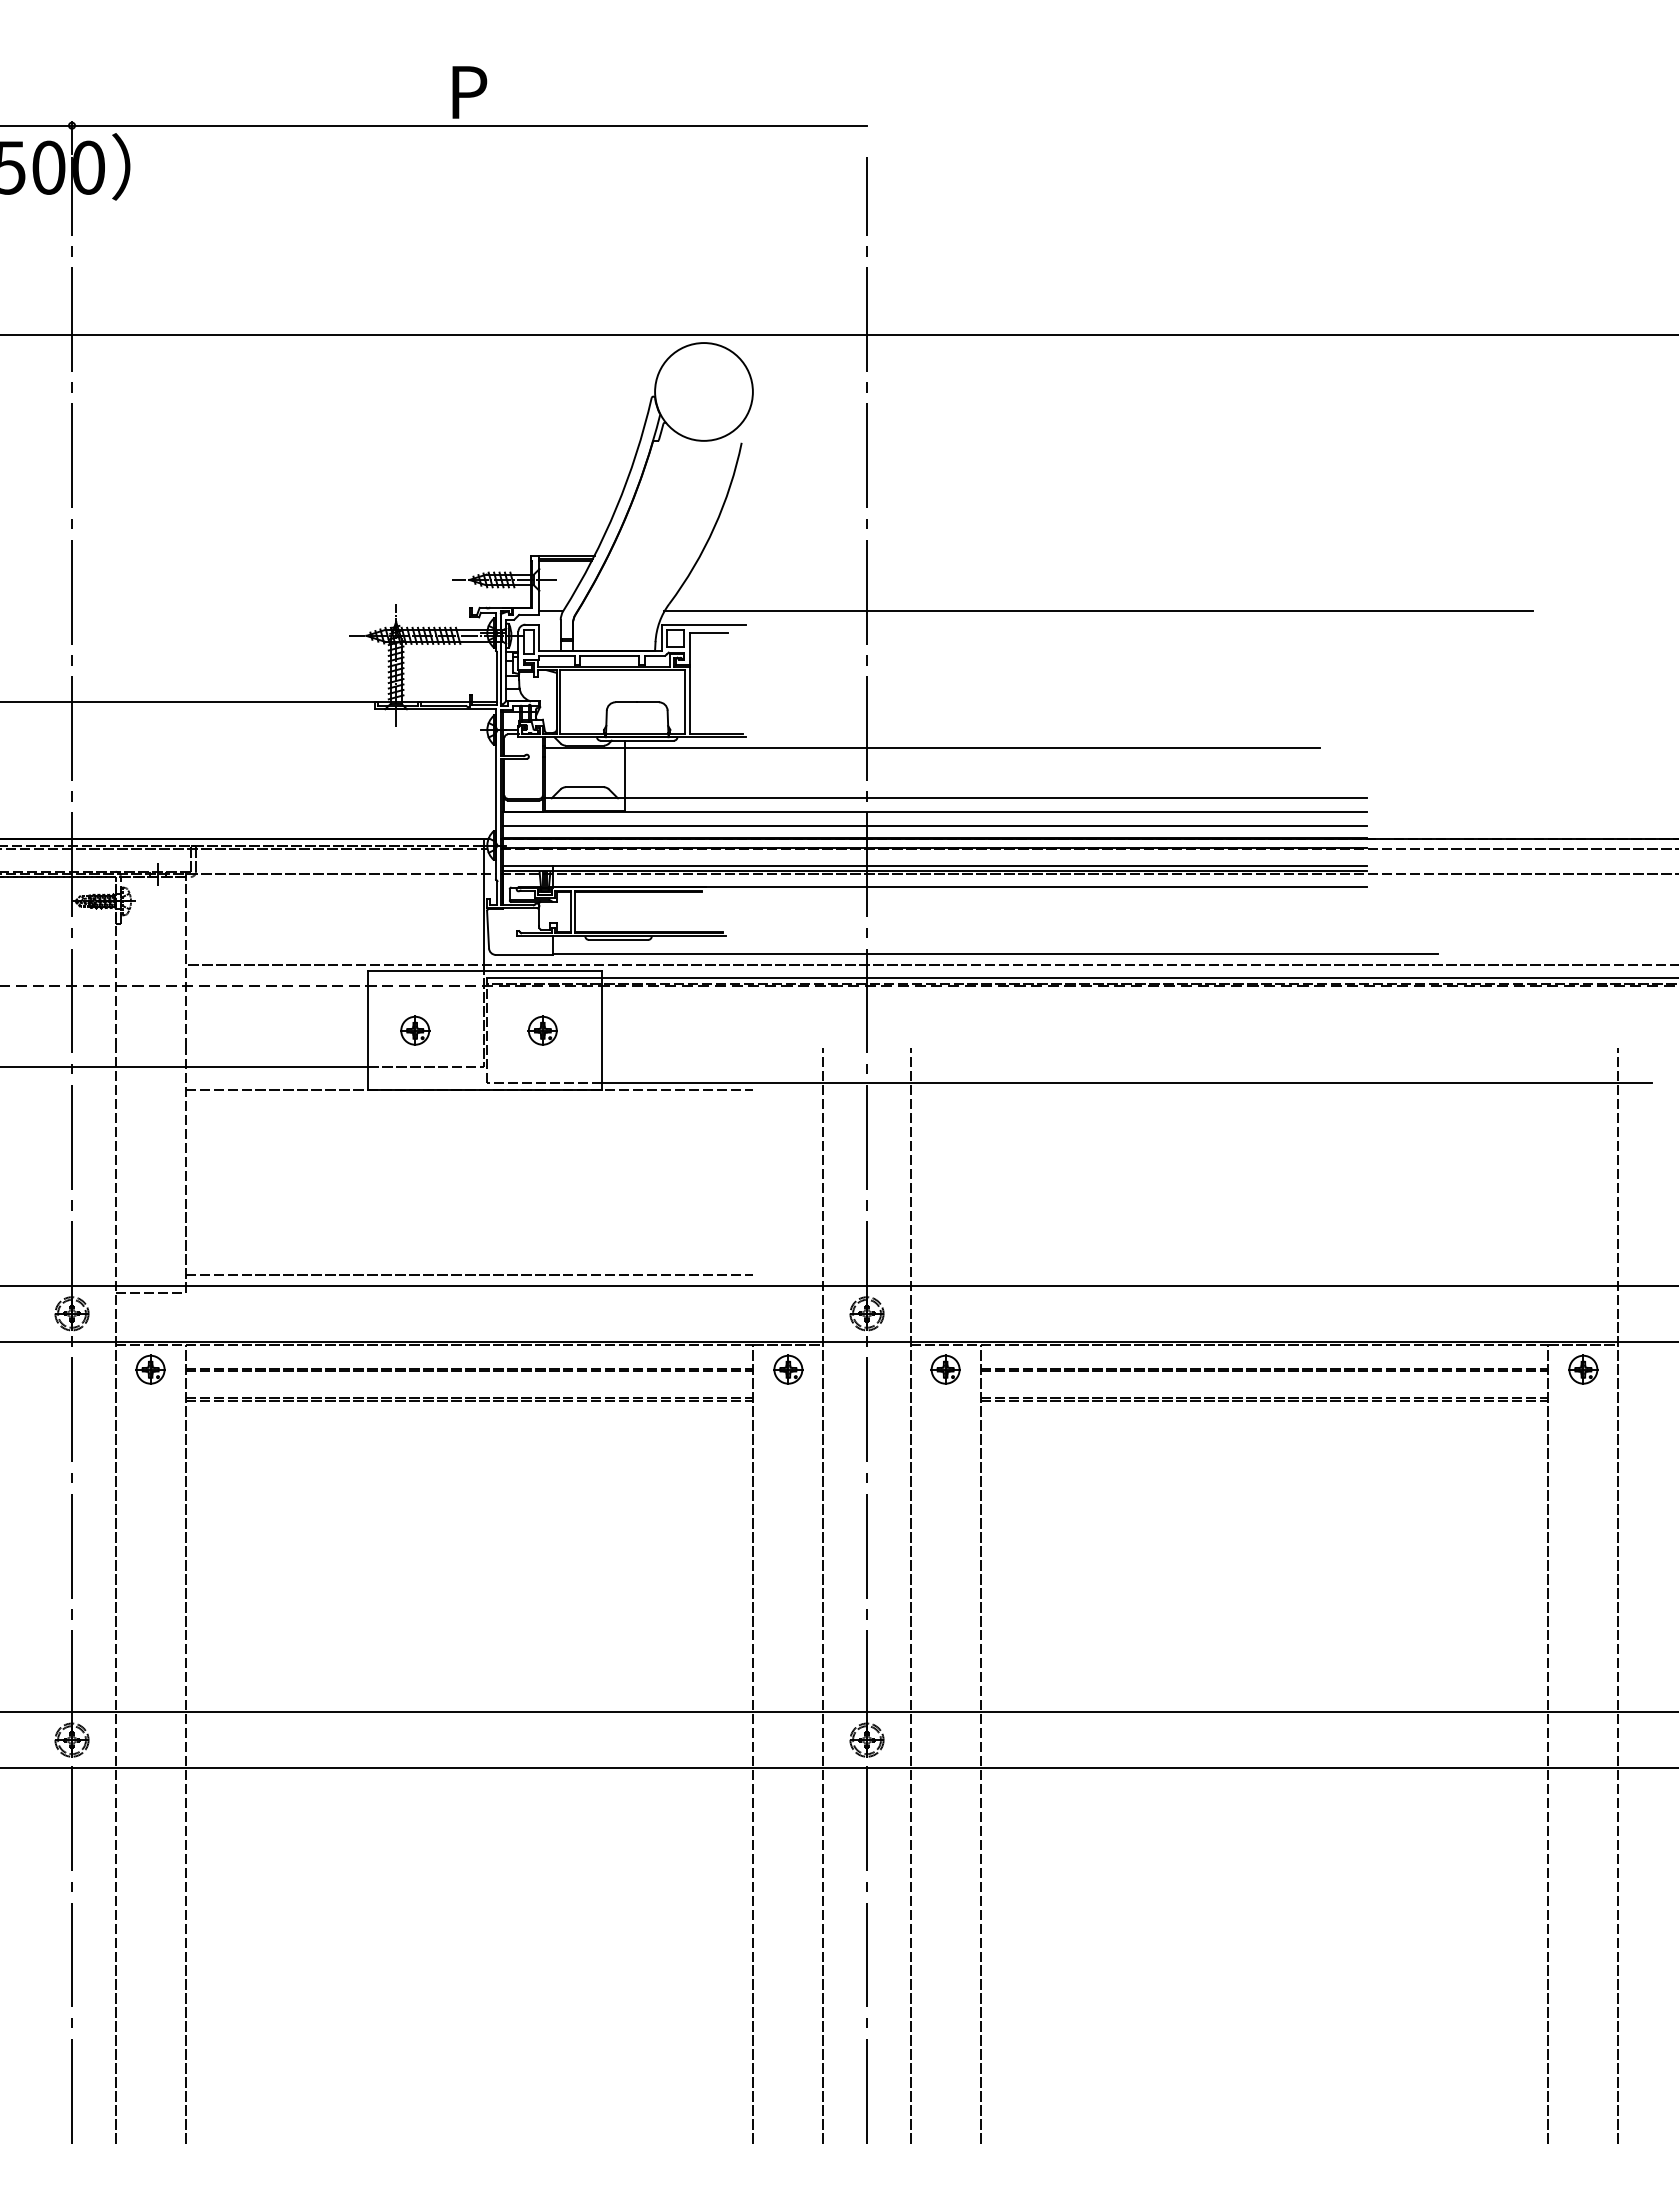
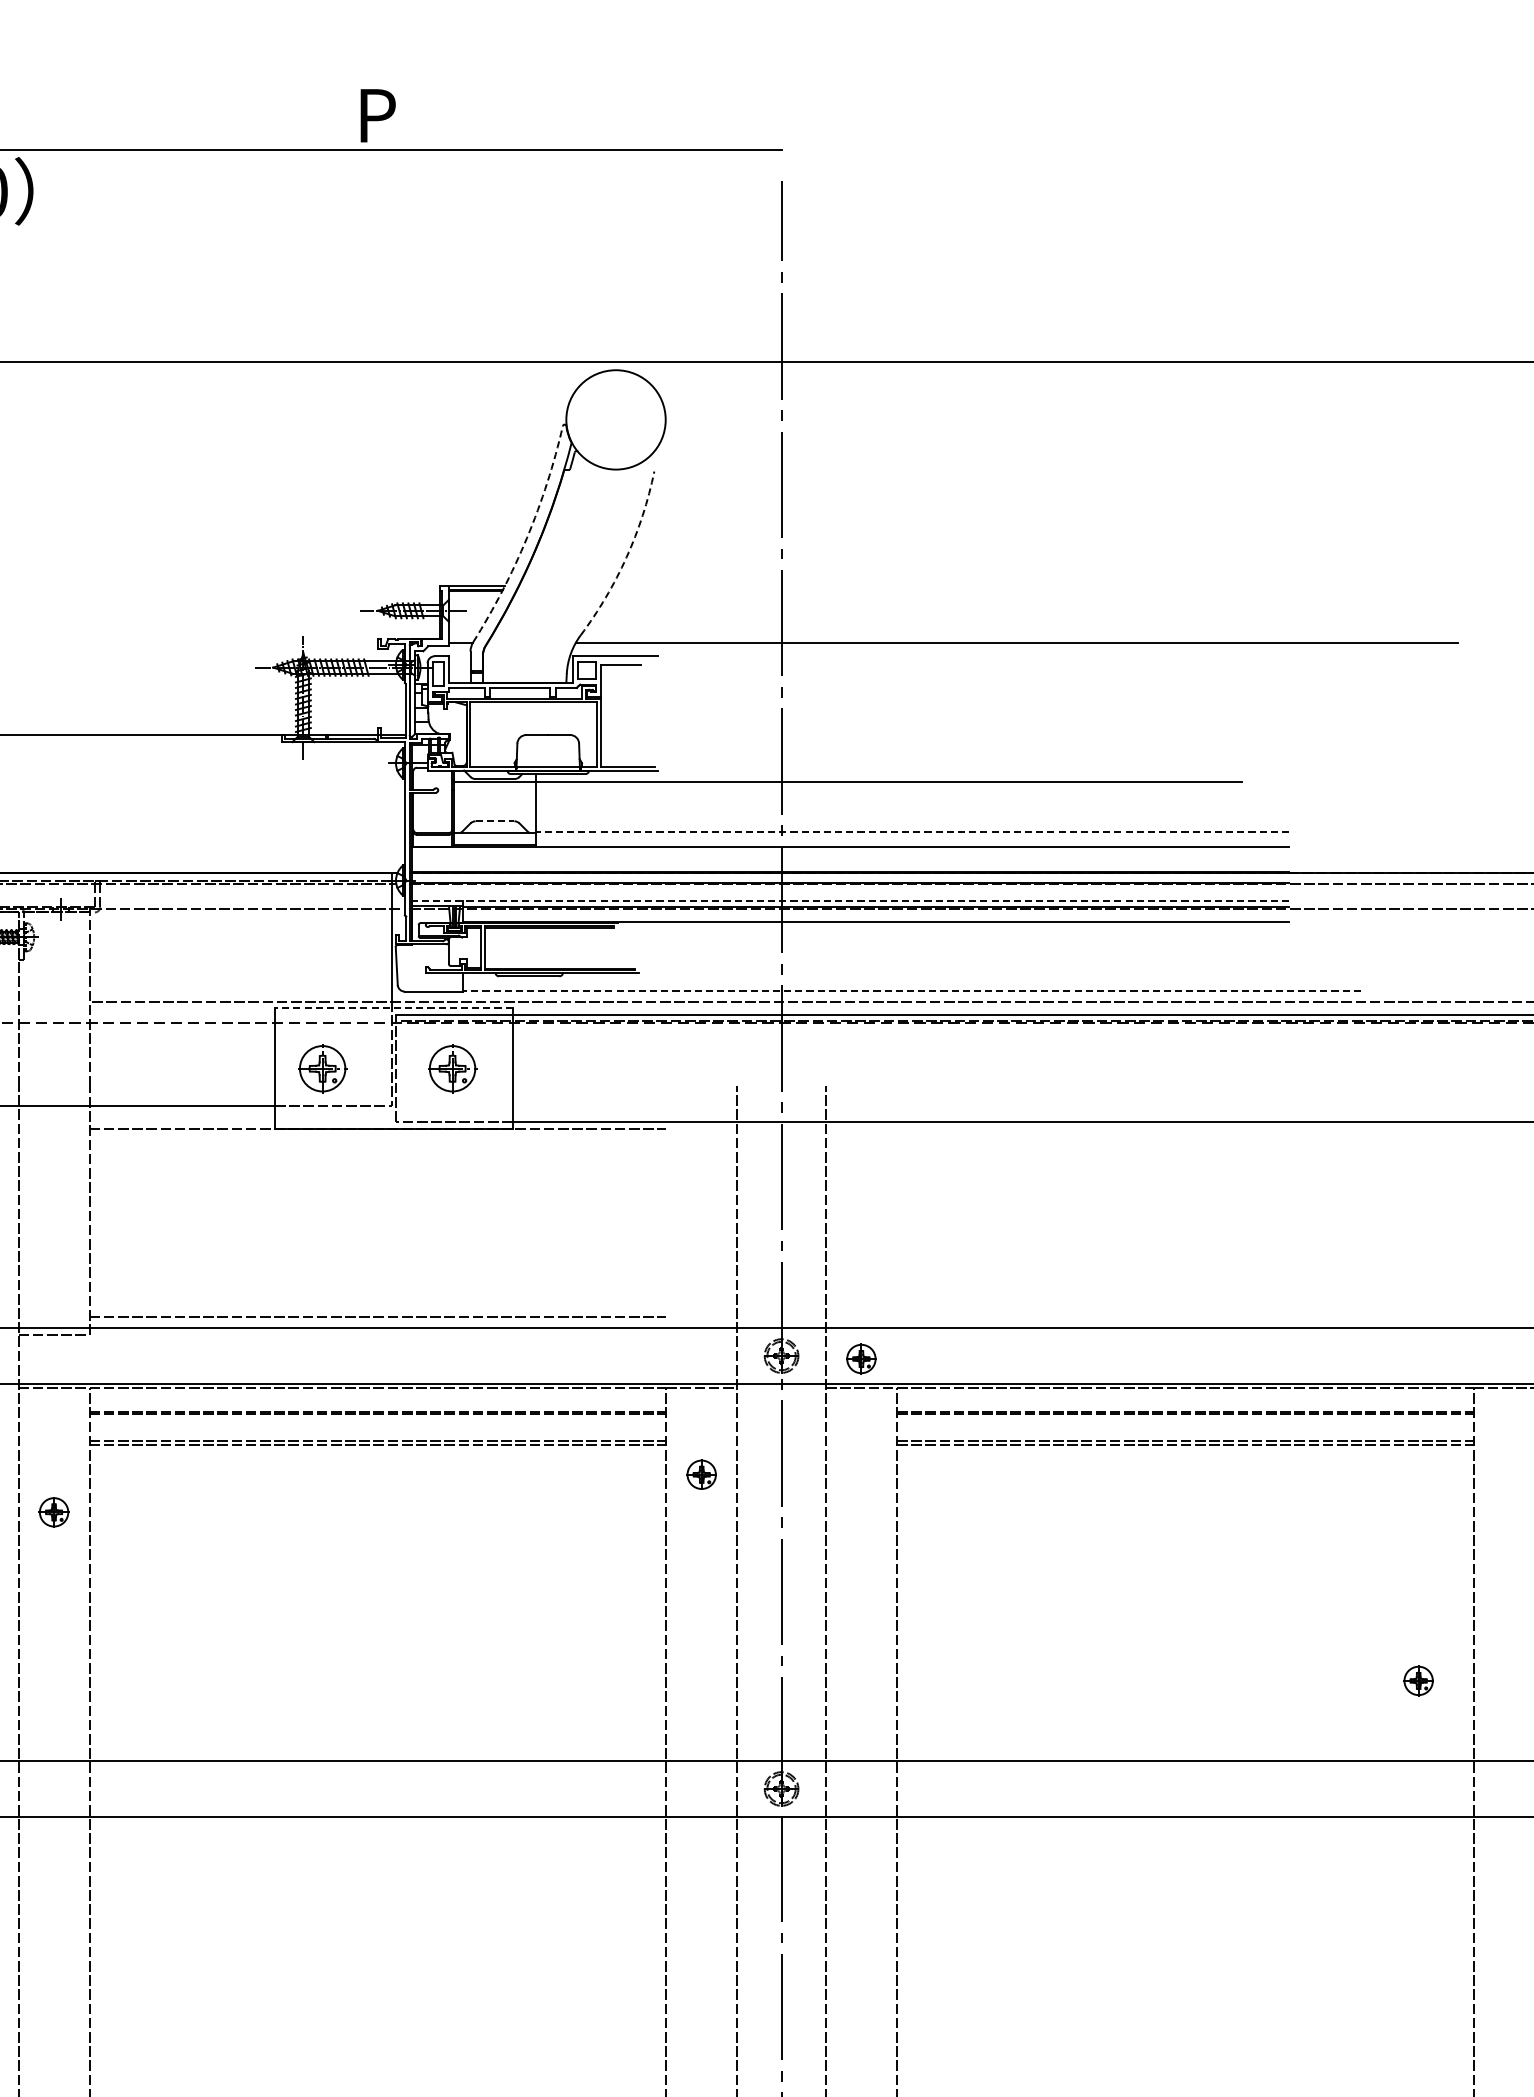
arc: (616, 508) -> (527, 538), solid -> dashed
arc: (714, 527) -> (626, 557), solid -> dashed
line: (585, 787) -> (495, 821), solid -> dashed
line: (995, 797) -> (912, 831), solid -> dashed
line: (934, 825) -> (850, 860), removed
line: (934, 865) -> (850, 900), solid -> dashed
line: (994, 953) -> (911, 990), solid -> dashed
line: (484, 971) -> (393, 1008), solid -> dashed
part: (415, 1030) -> (323, 1068), size x1.6
part: (542, 1030) -> (452, 1068), size x1.6
part: (150, 1369) -> (53, 1512), moved
part: (788, 1369) -> (701, 1474), moved
part: (945, 1369) -> (861, 1358), moved
part: (1583, 1369) -> (1418, 1680), moved

